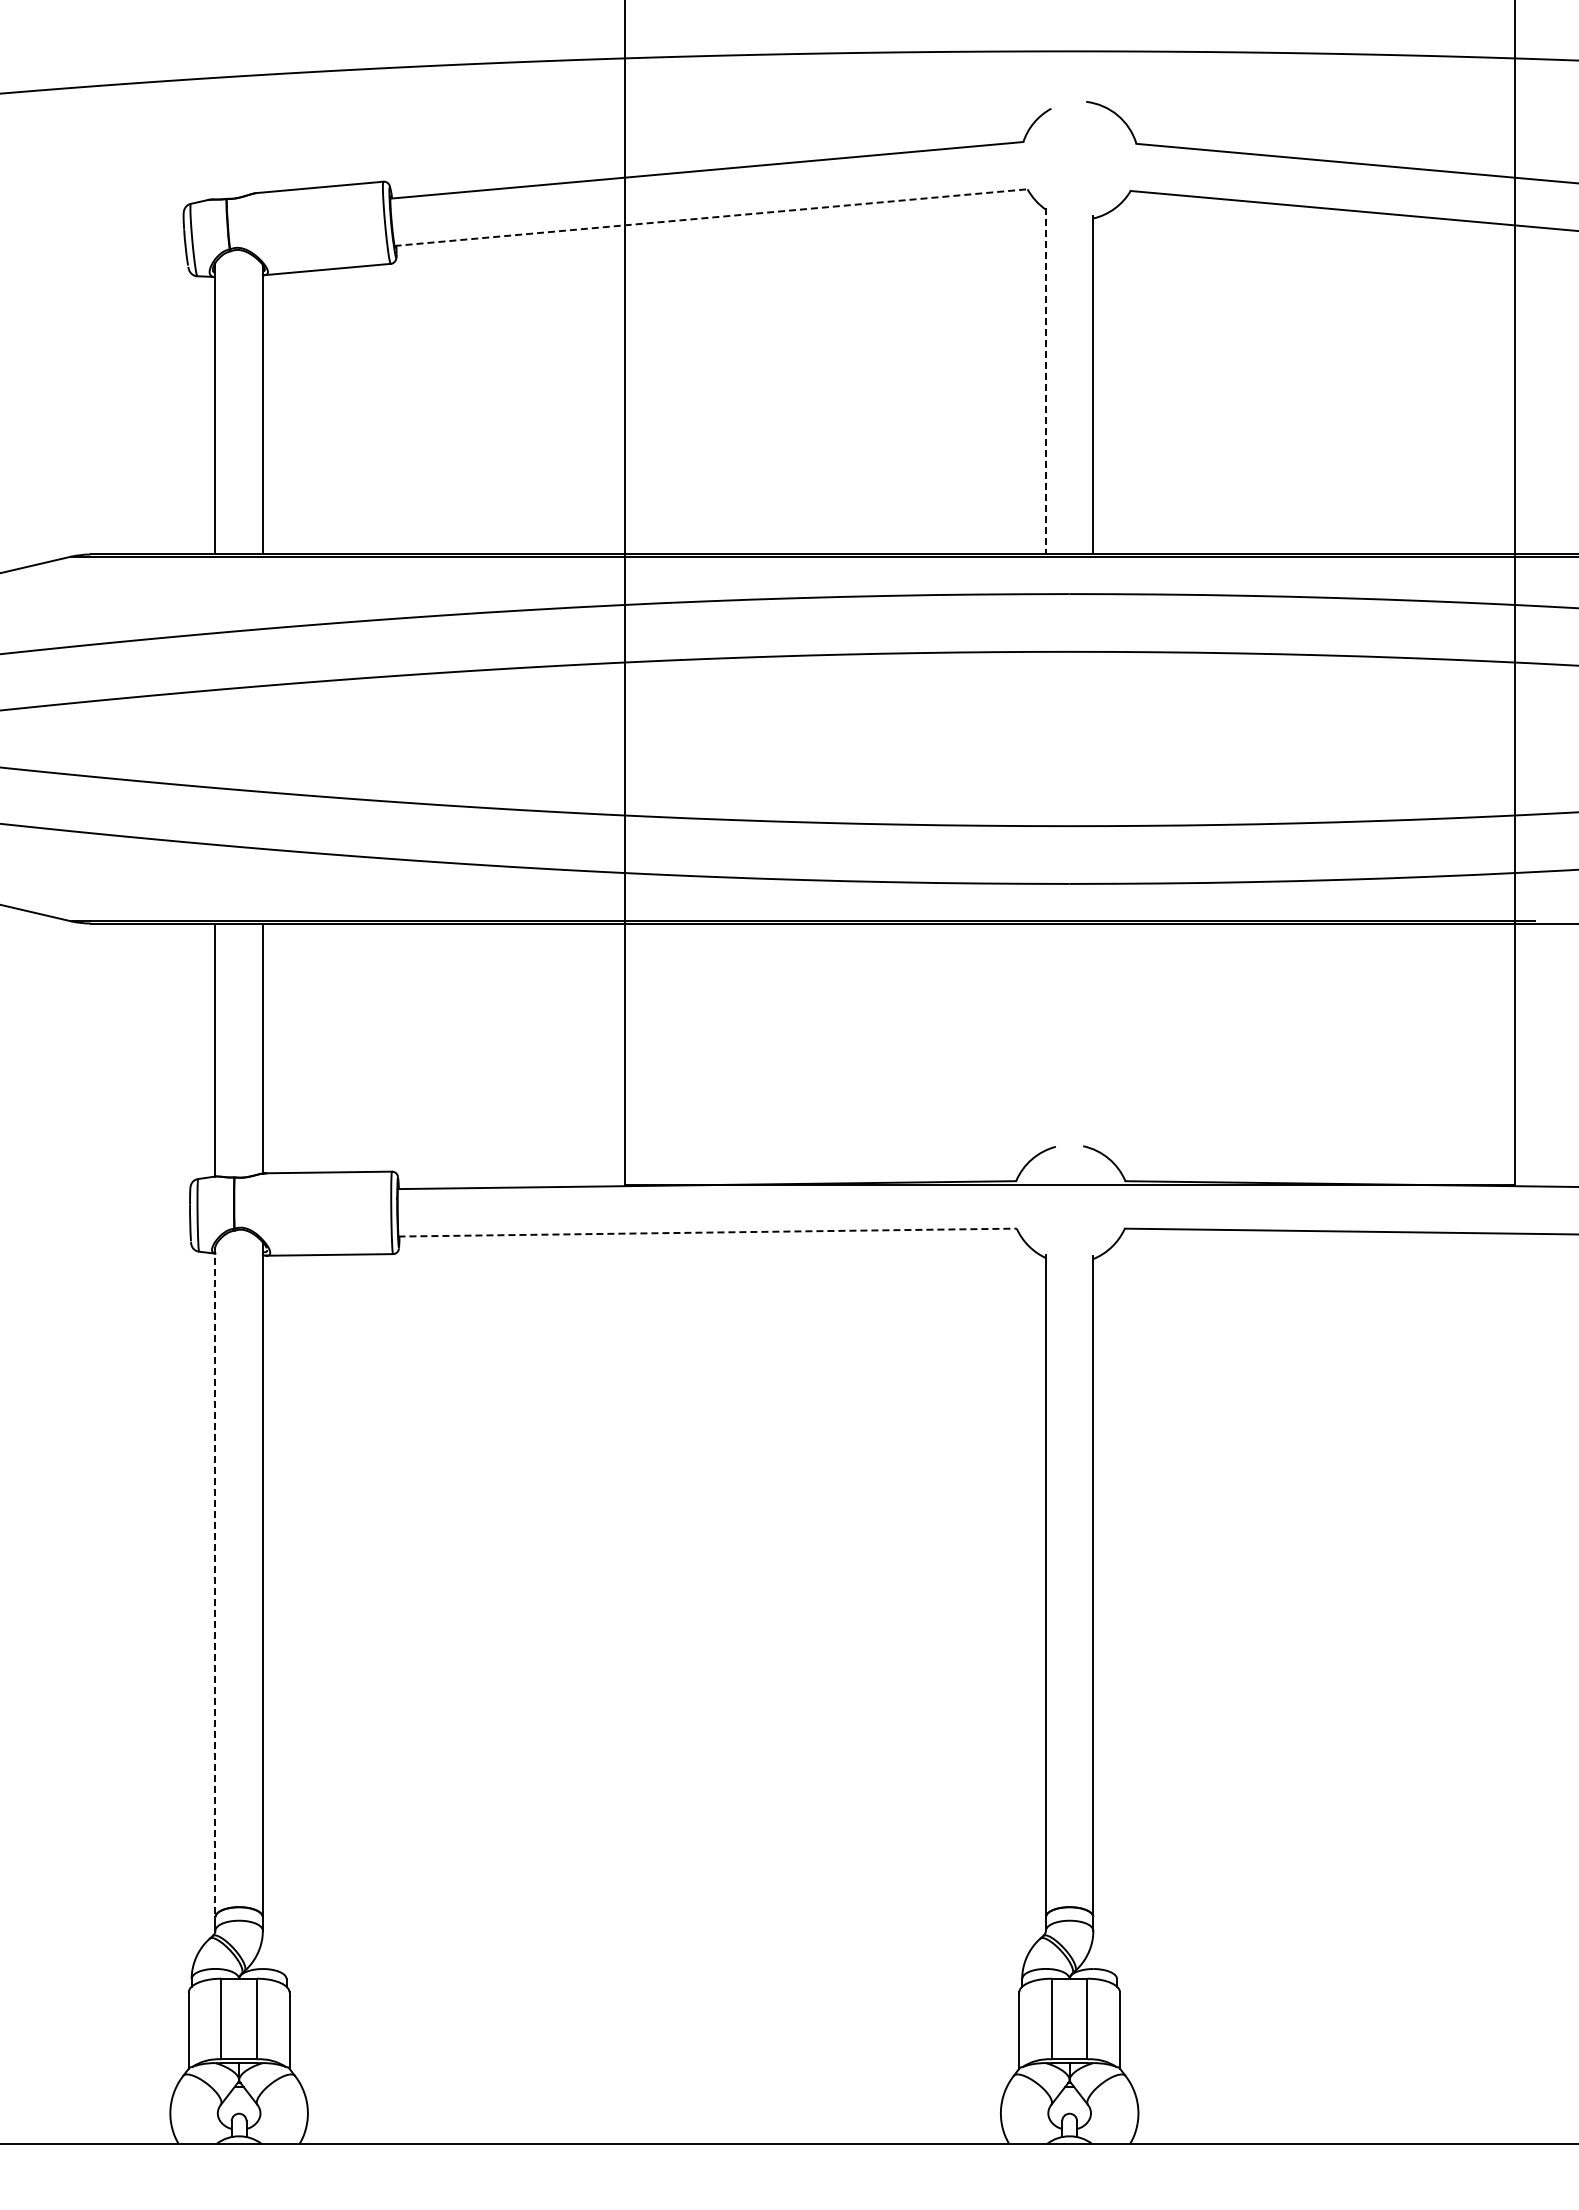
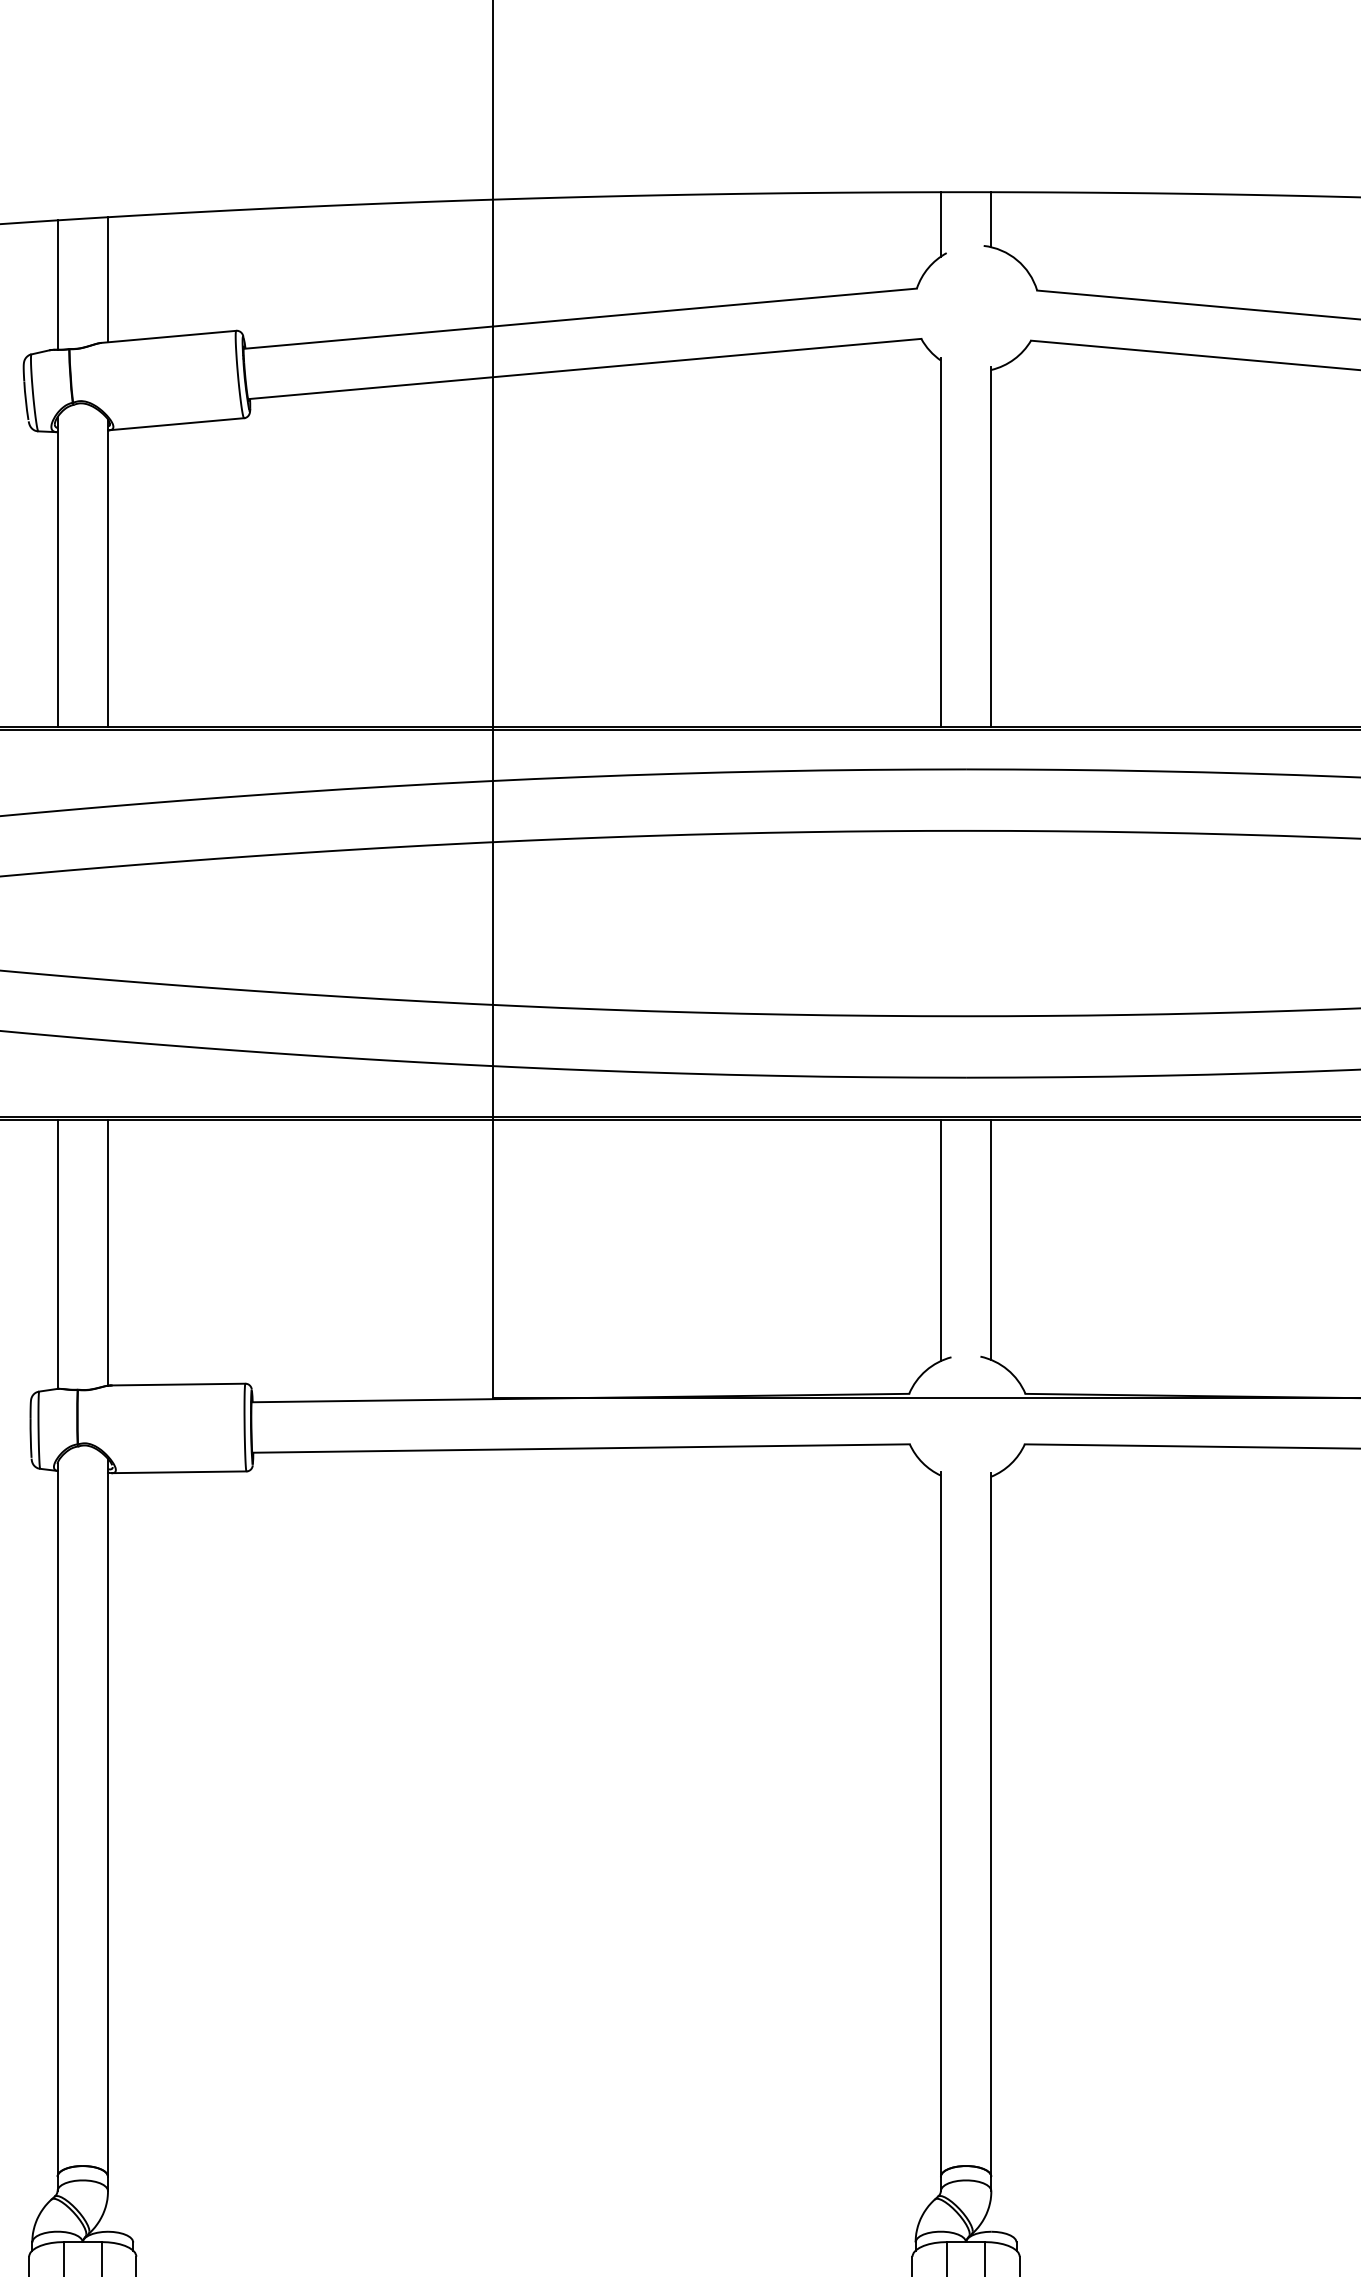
line: (1093, 77) -> (991, 219), added
line: (1045, 81) -> (940, 224), added
line: (262, 133) -> (107, 279), added
line: (215, 138) -> (57, 284), added
line: (711, 217) -> (585, 368), dashed -> solid
line: (1045, 381) -> (940, 543), dashed -> solid
line: (1045, 1036) -> (940, 1239), added
line: (1093, 1036) -> (991, 1239), added
line: (708, 1232) -> (581, 1448), dashed -> solid
line: (215, 1582) -> (57, 1820), dashed -> solid

